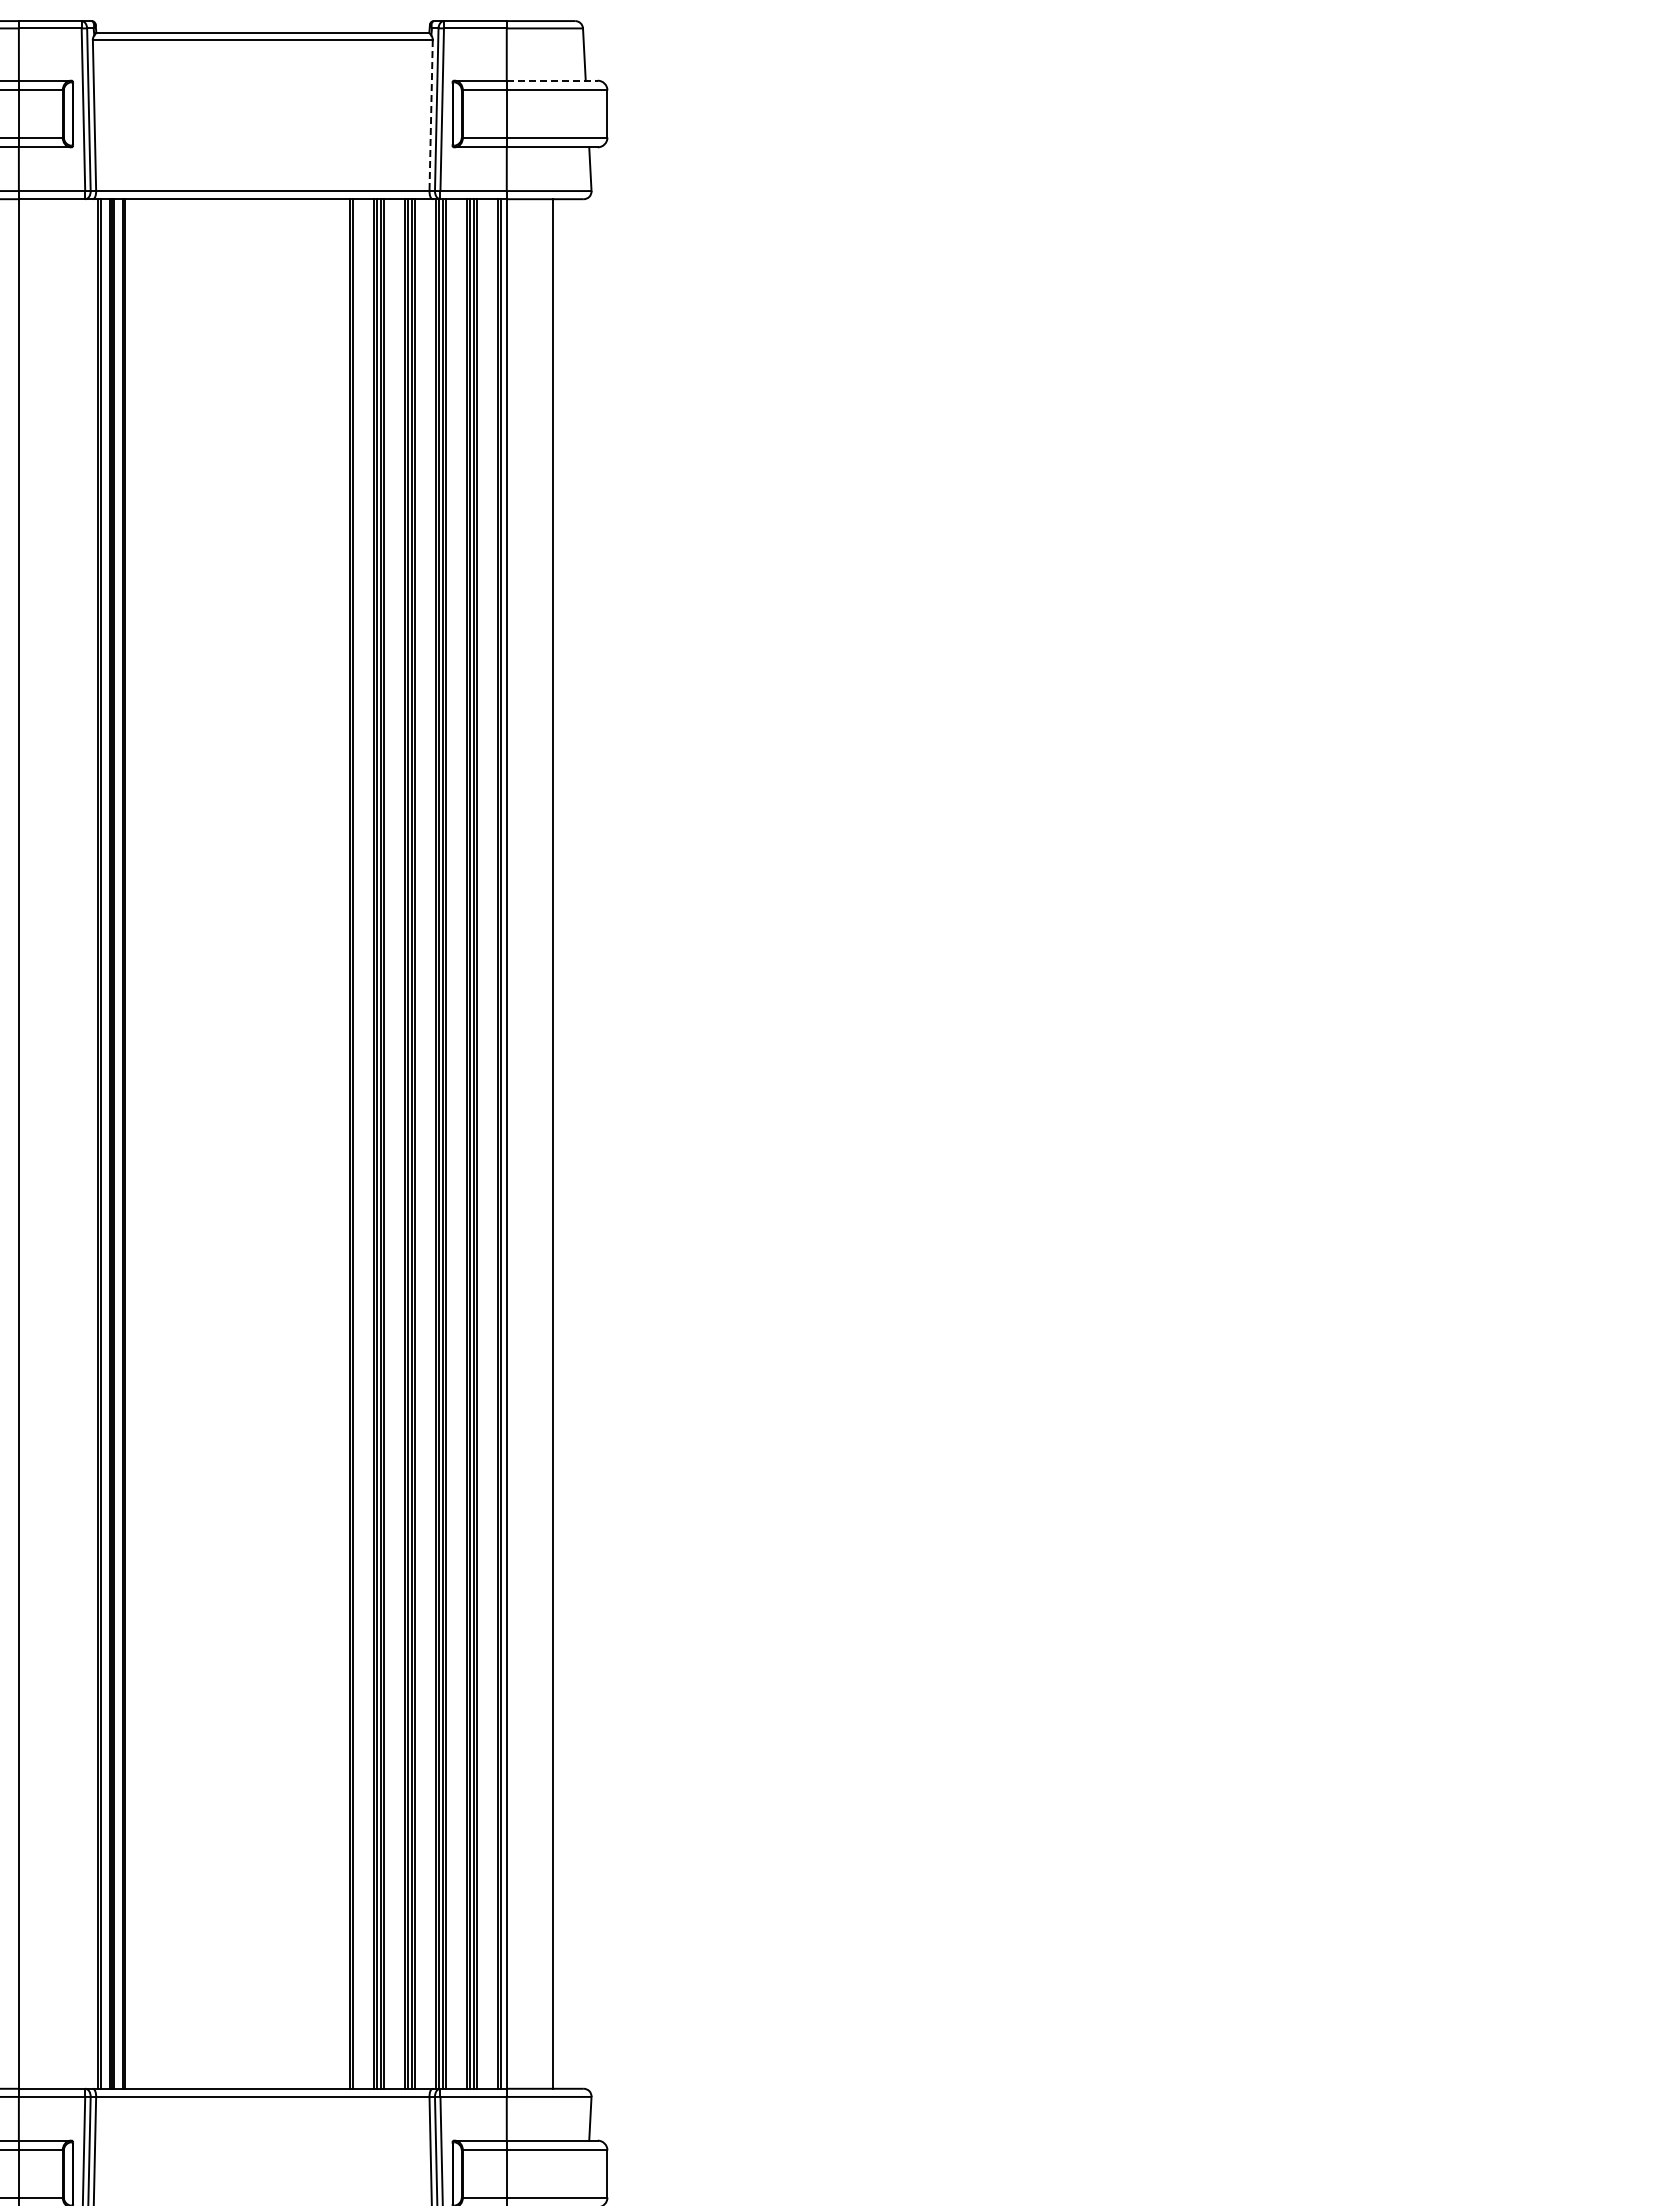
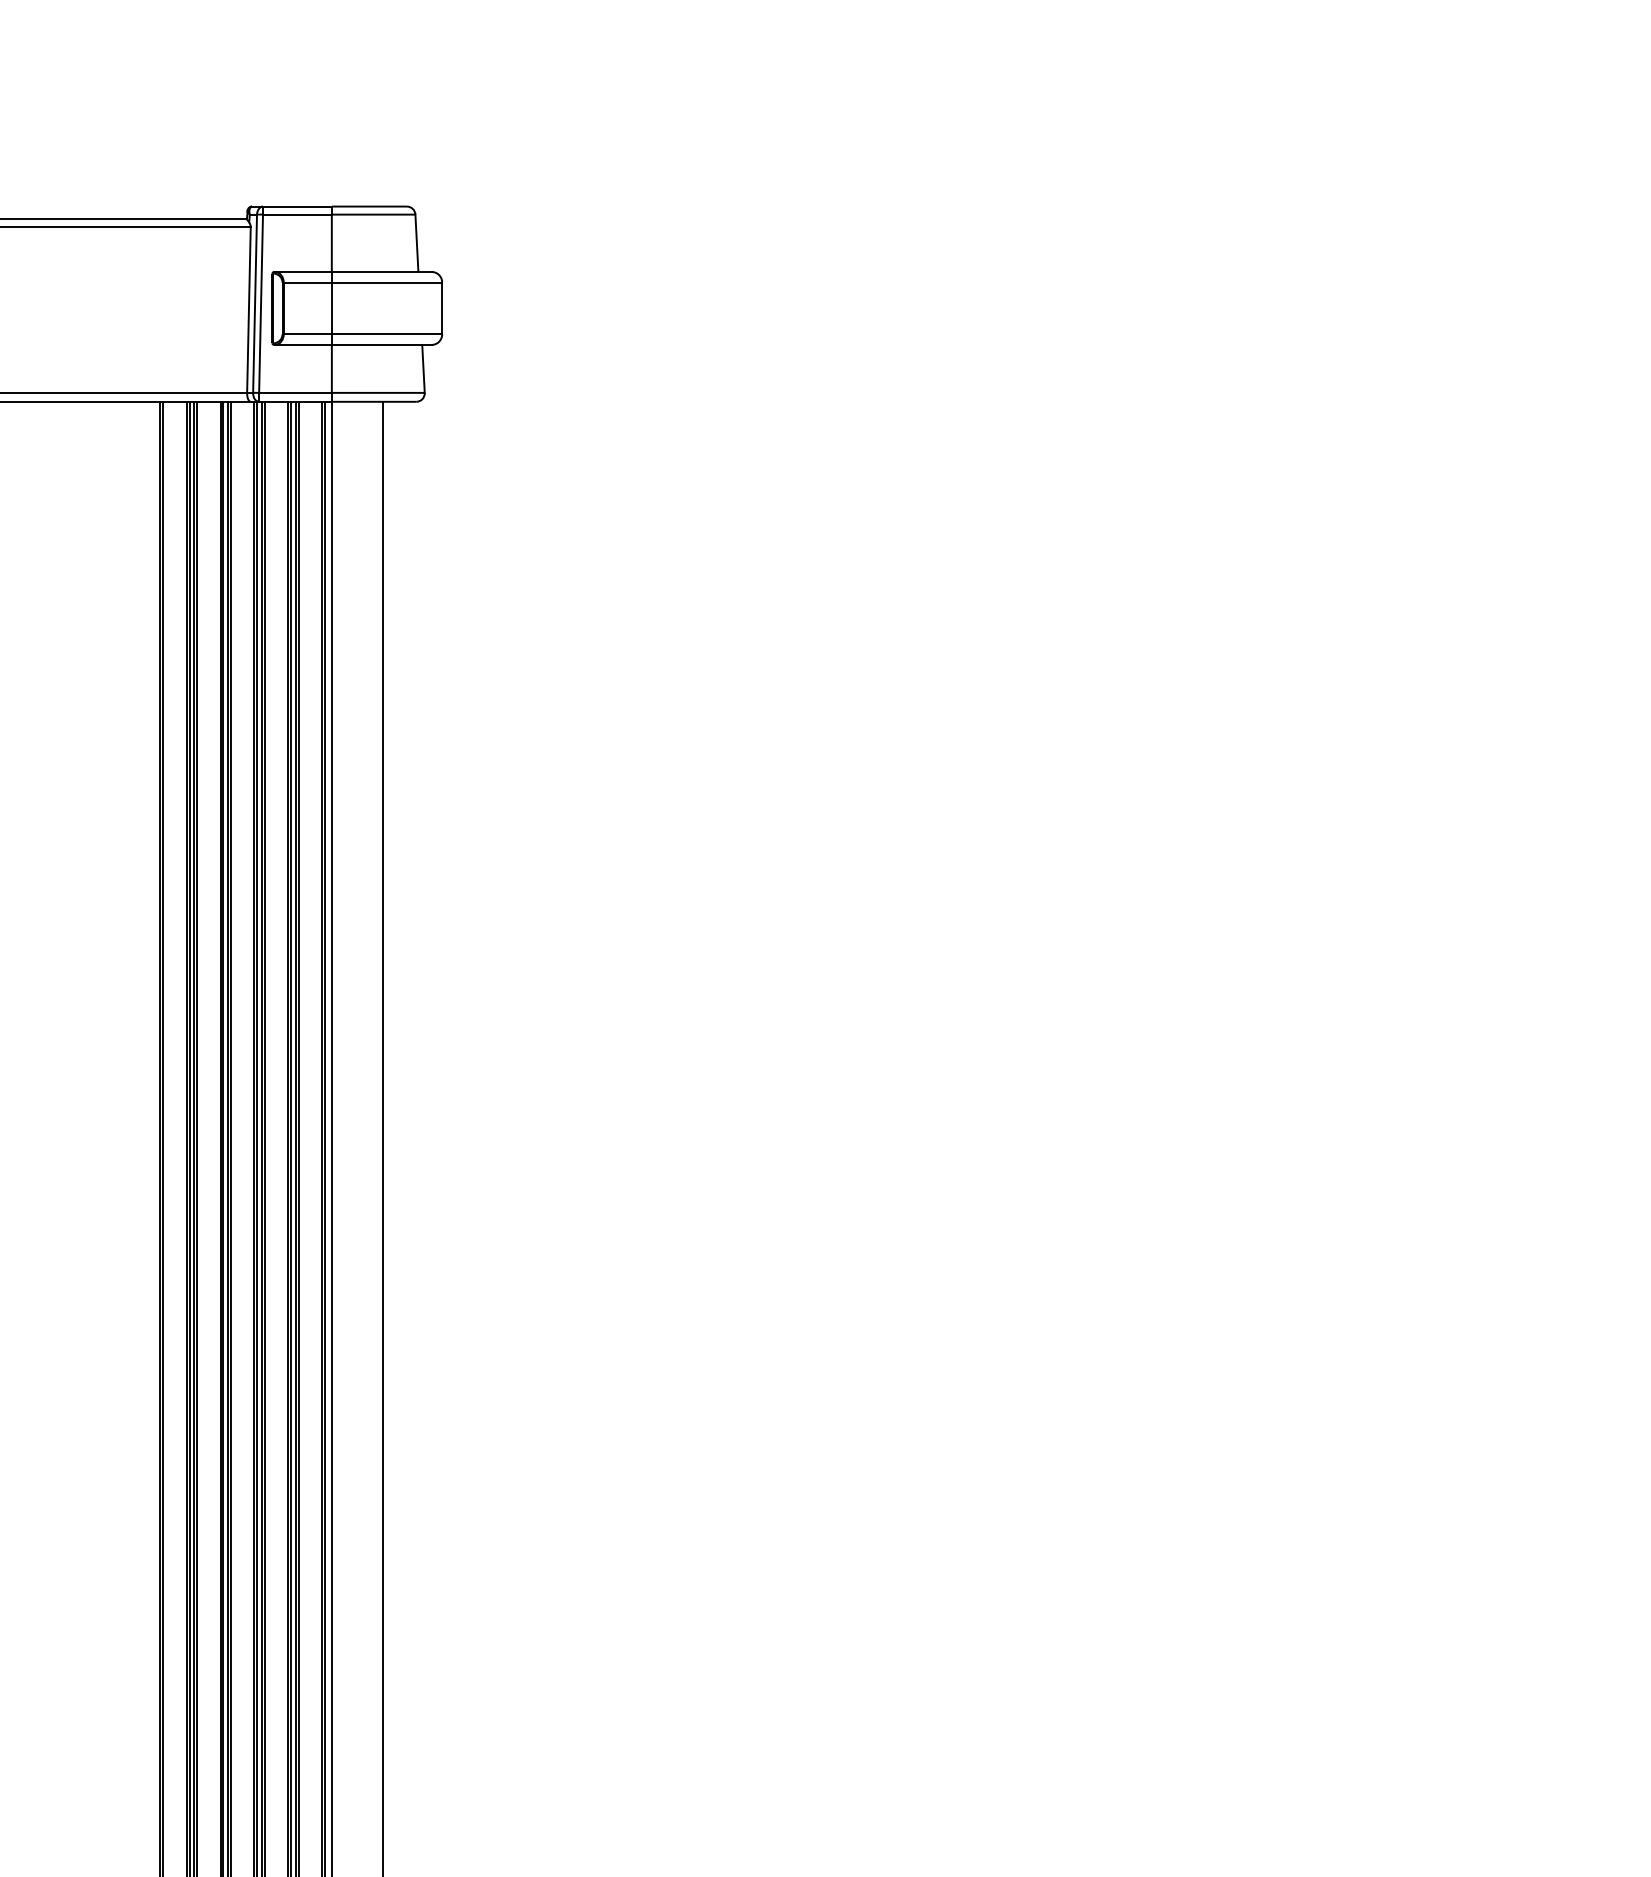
line: (552, 80) -> (381, 271), dashed -> solid
line: (431, 115) -> (249, 310), dashed -> solid

